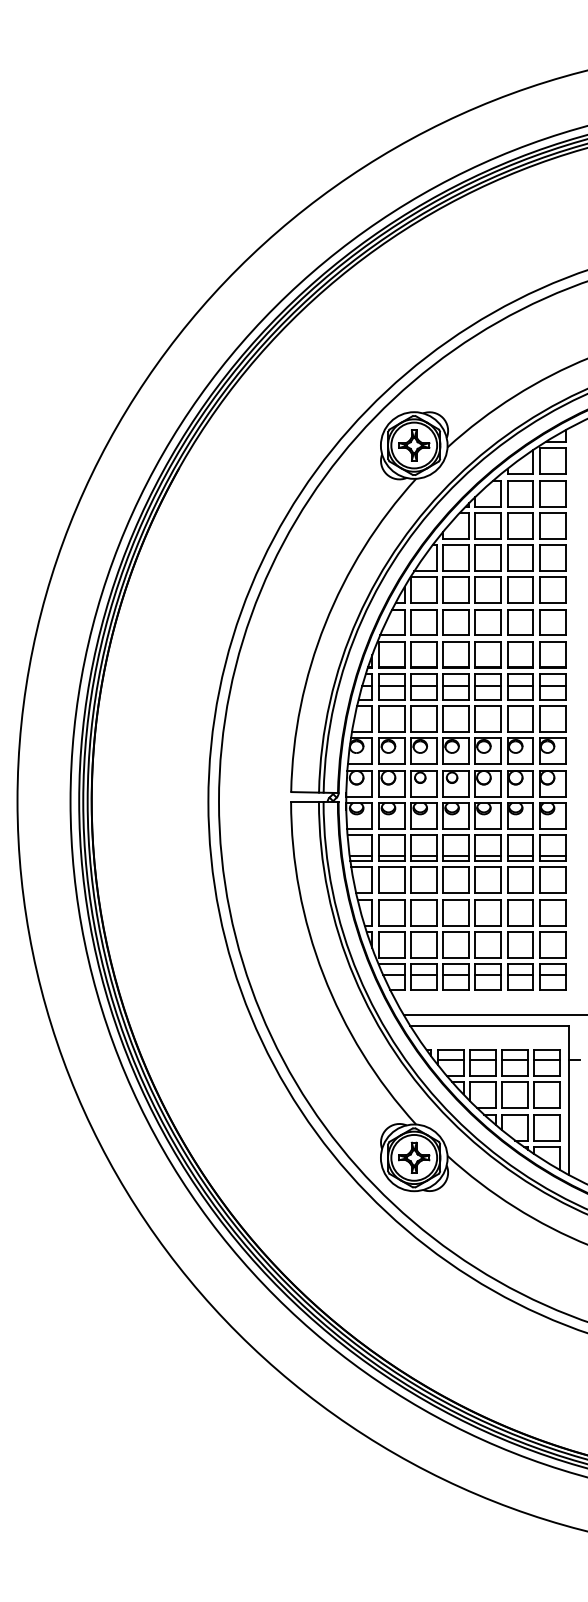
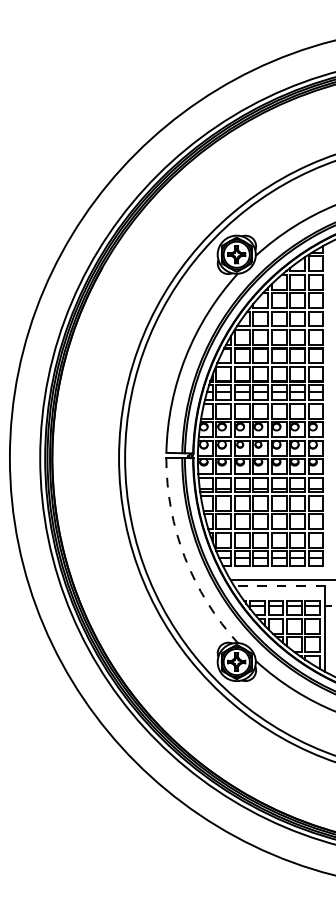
arc: (322, 975) -> (184, 557), solid -> dashed
line: (488, 1025) -> (279, 586), solid -> dashed

